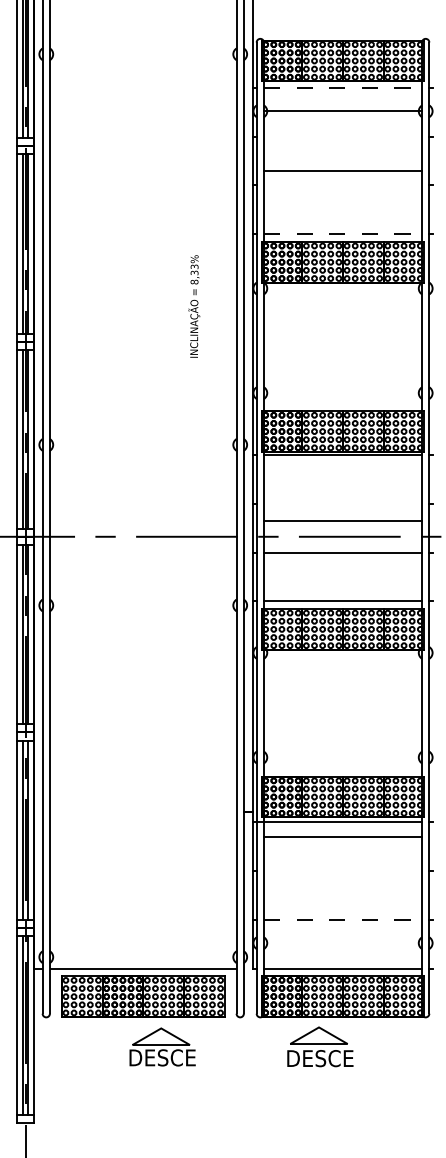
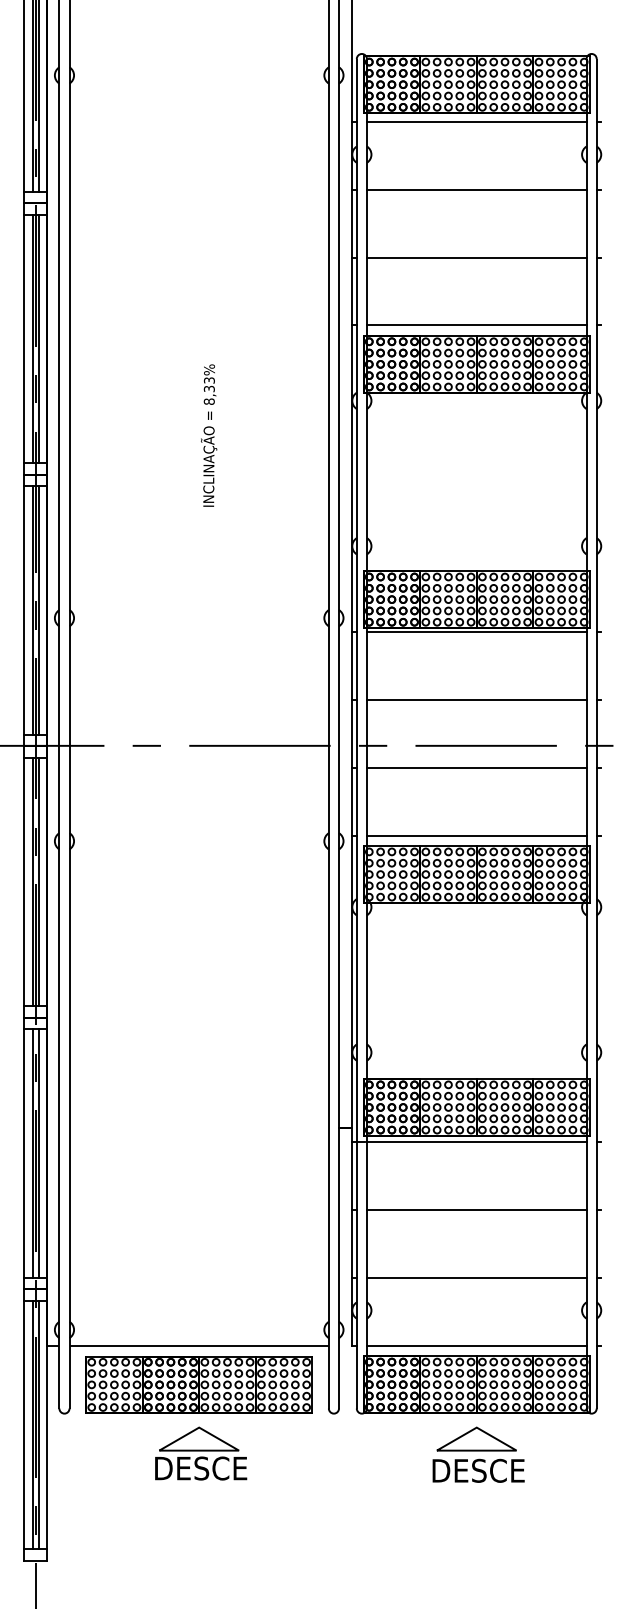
line: (343, 87) -> (477, 121), dashed -> solid
line: (342, 110) -> (476, 189), moved
line: (342, 171) -> (476, 257), moved
line: (343, 234) -> (477, 325), dashed -> solid
text: (194, 306) -> (209, 435), moved
line: (342, 520) -> (476, 699), moved
line: (342, 836) -> (476, 1209), moved
line: (343, 919) -> (477, 1277), dashed -> solid
part: (162, 1046) -> (200, 1452), moved
part: (320, 1046) -> (478, 1454), moved

